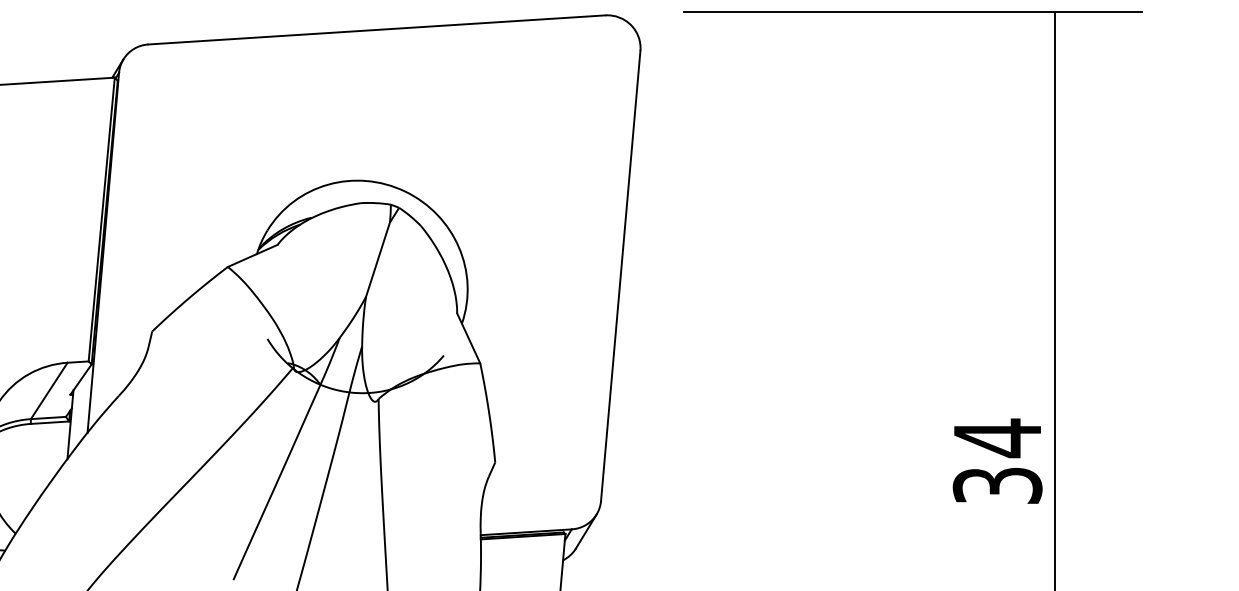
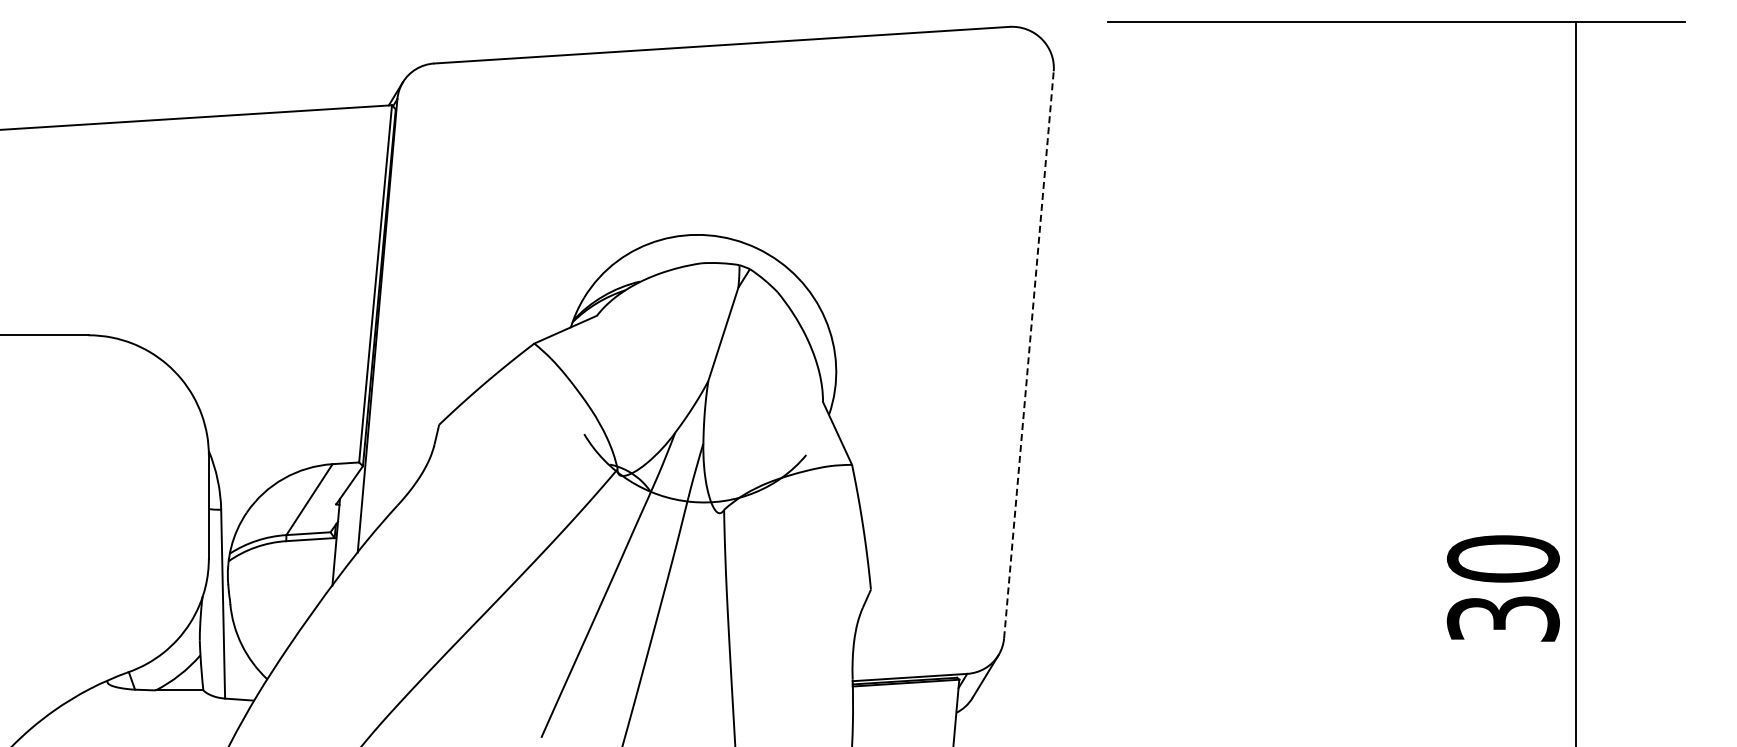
line: (620, 275) -> (1028, 354), solid -> dashed
text: (996, 438) -> (1502, 559), 34 -> 30

